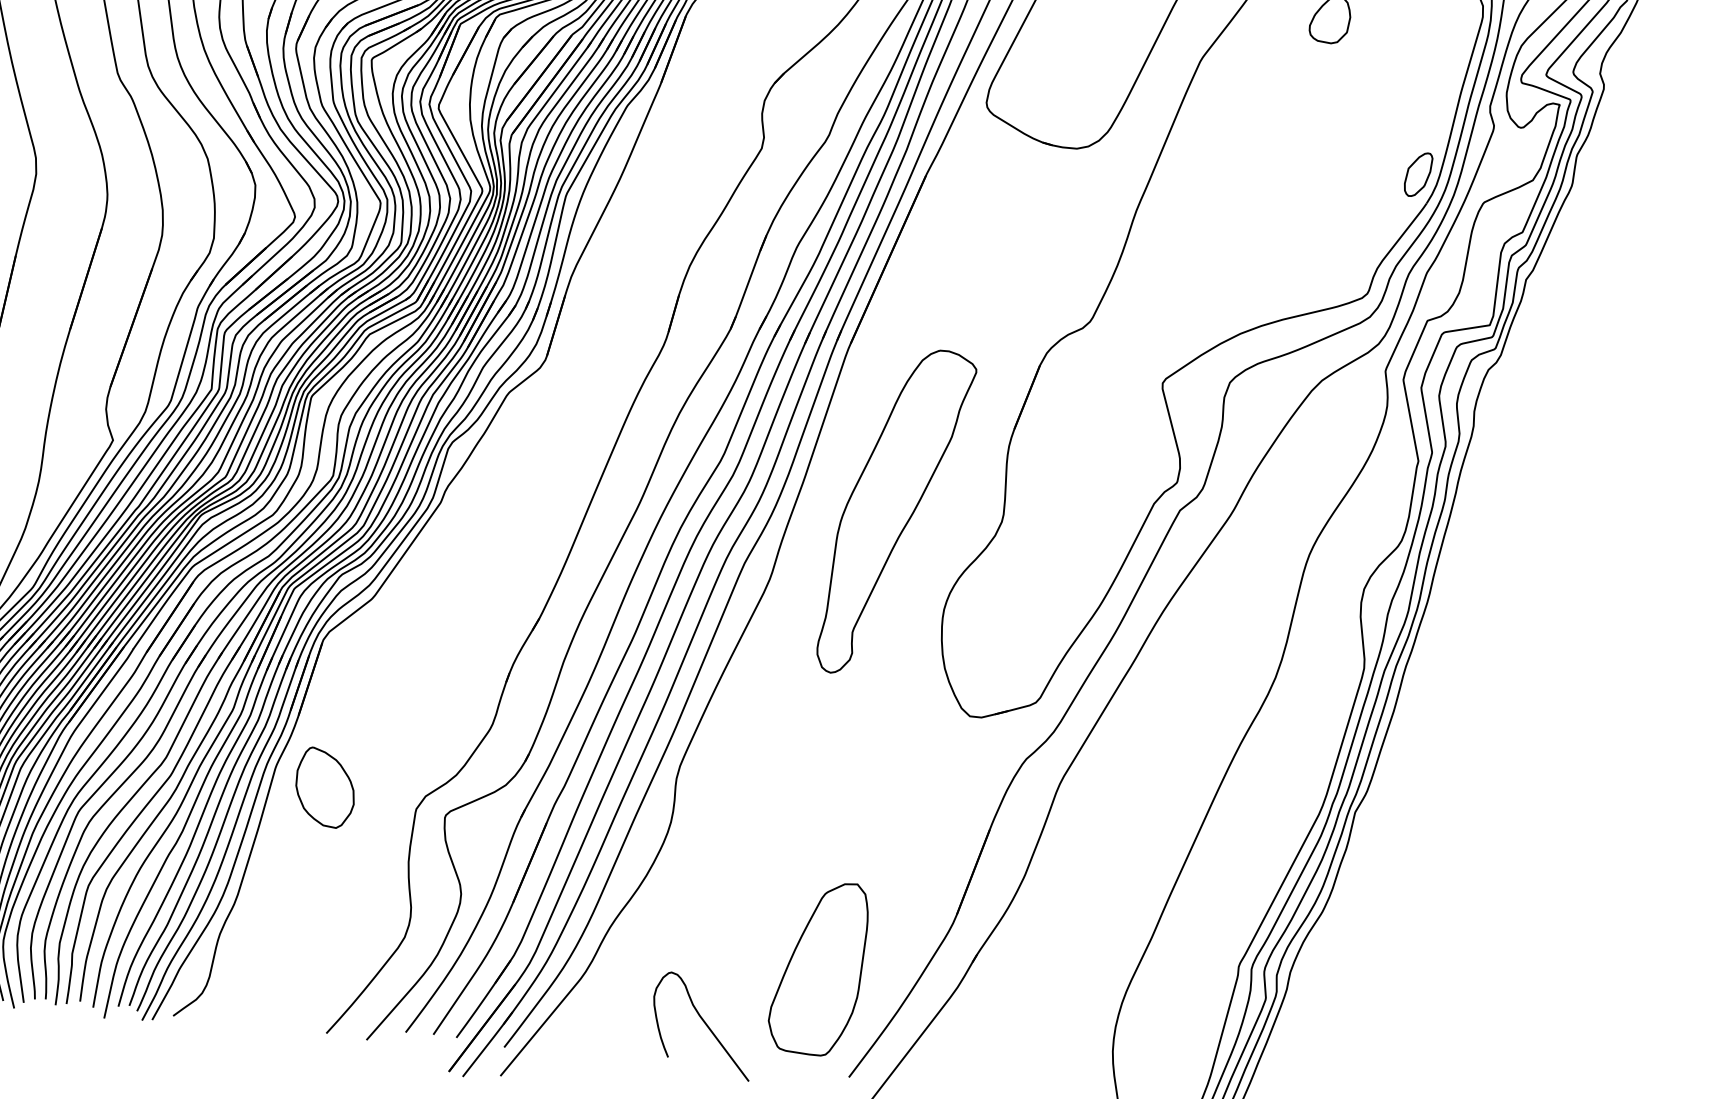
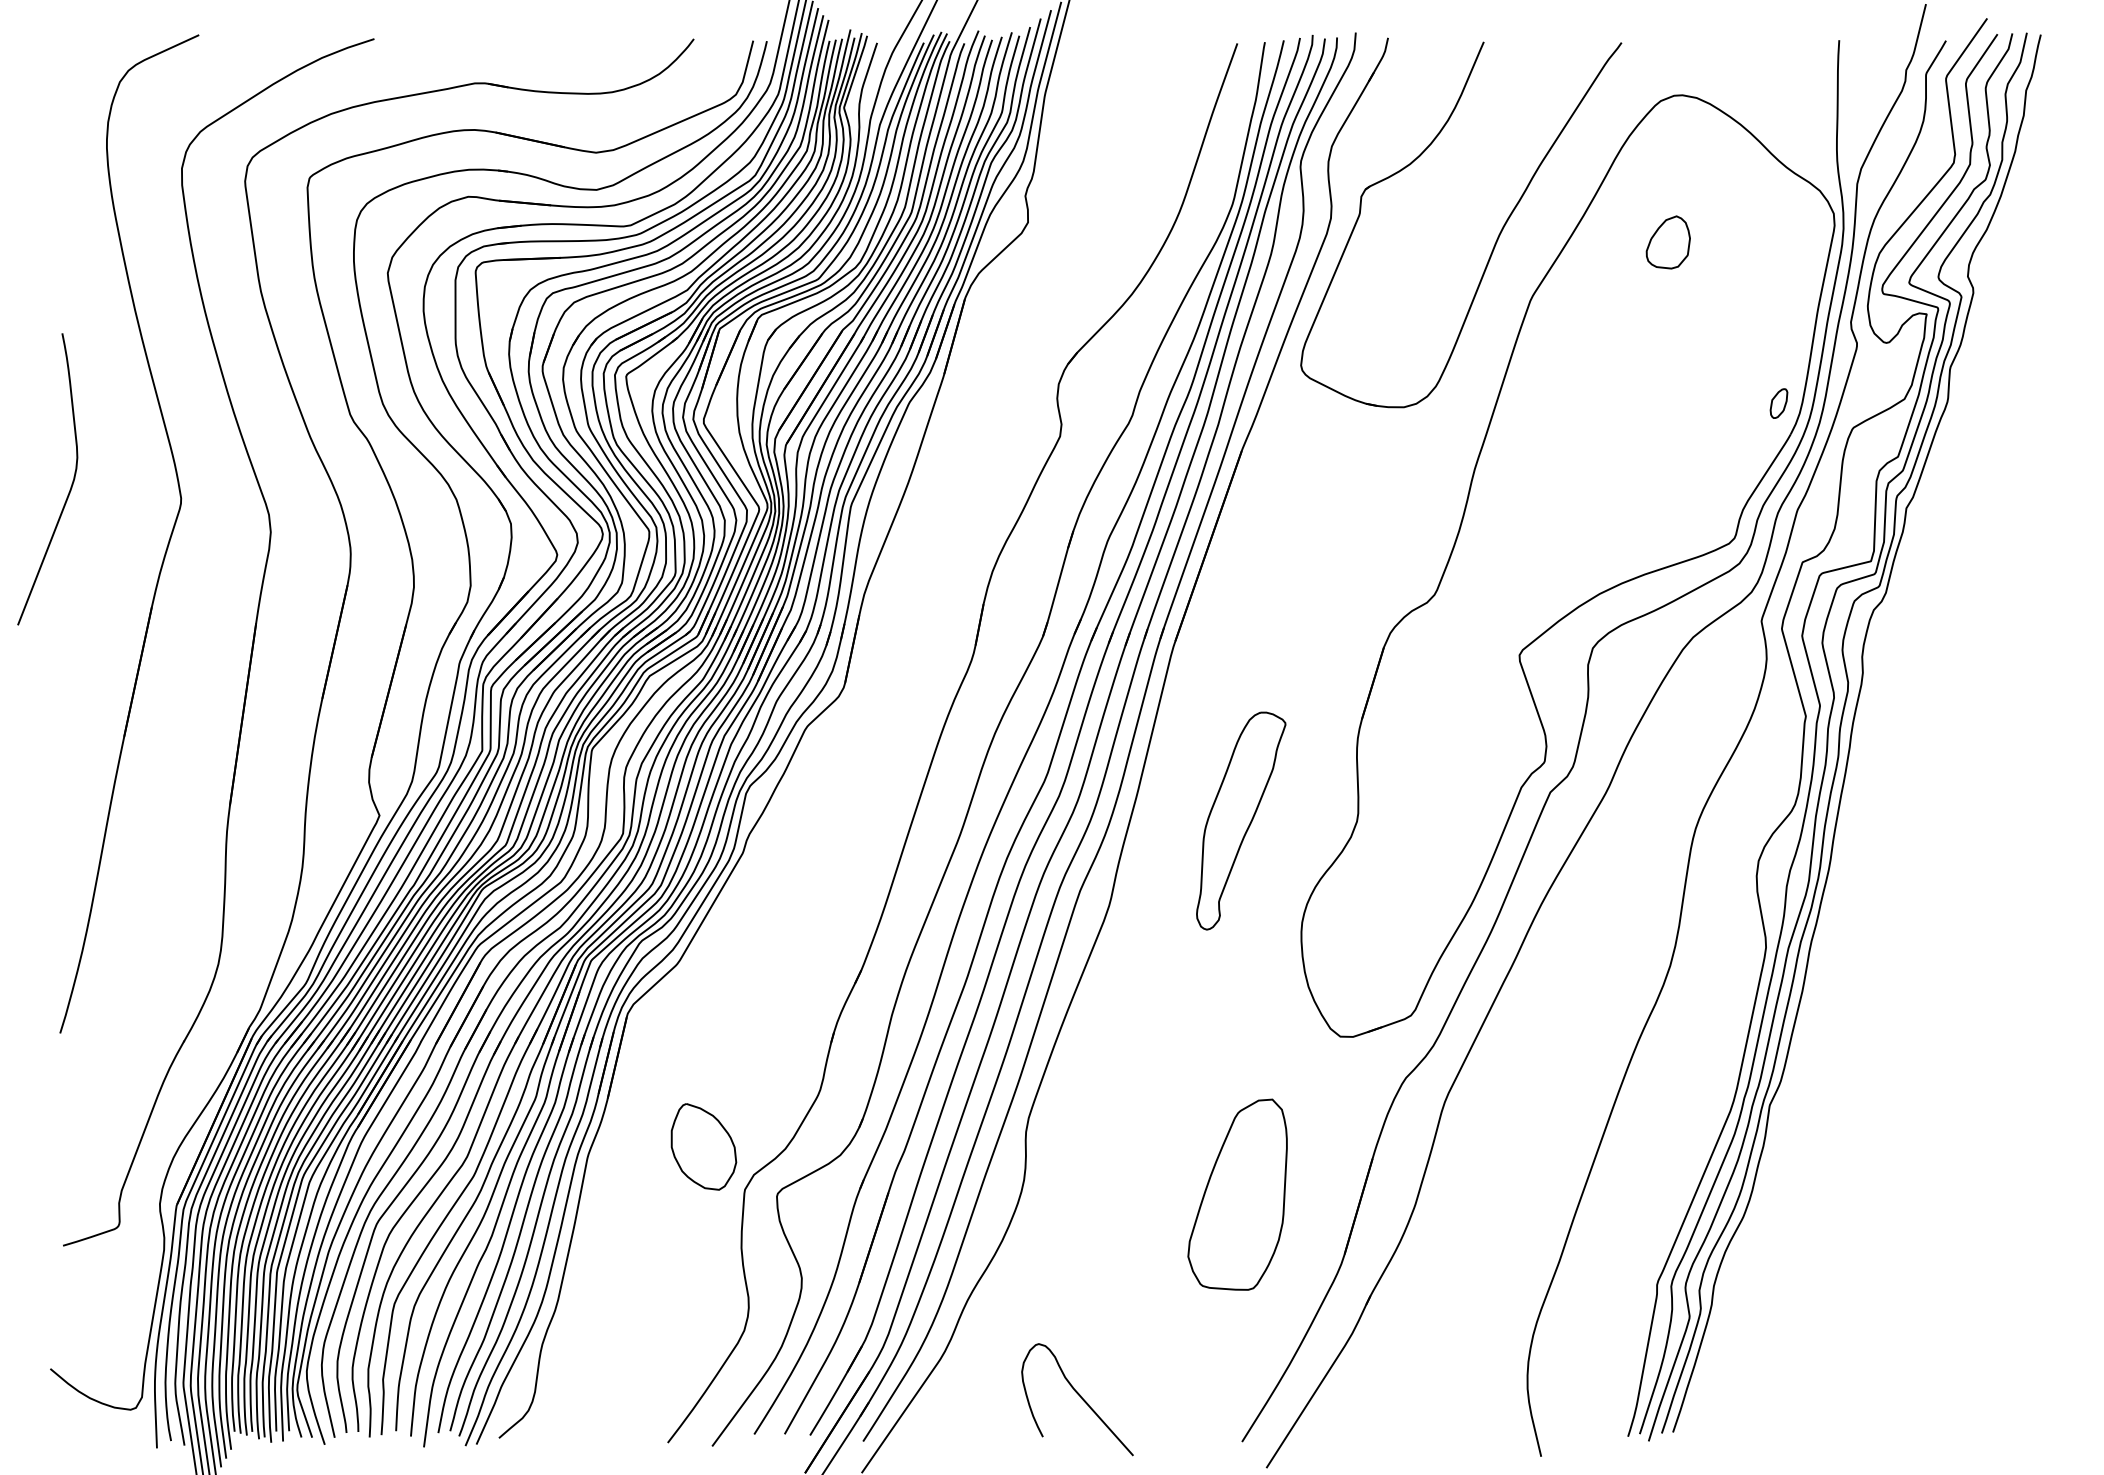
part: (1417, 174) -> (1778, 403), size x0.6
part: (895, 511) -> (1240, 820), size x0.6
part: (325, 787) -> (703, 1146), moved
part: (818, 968) -> (1237, 1194), moved

